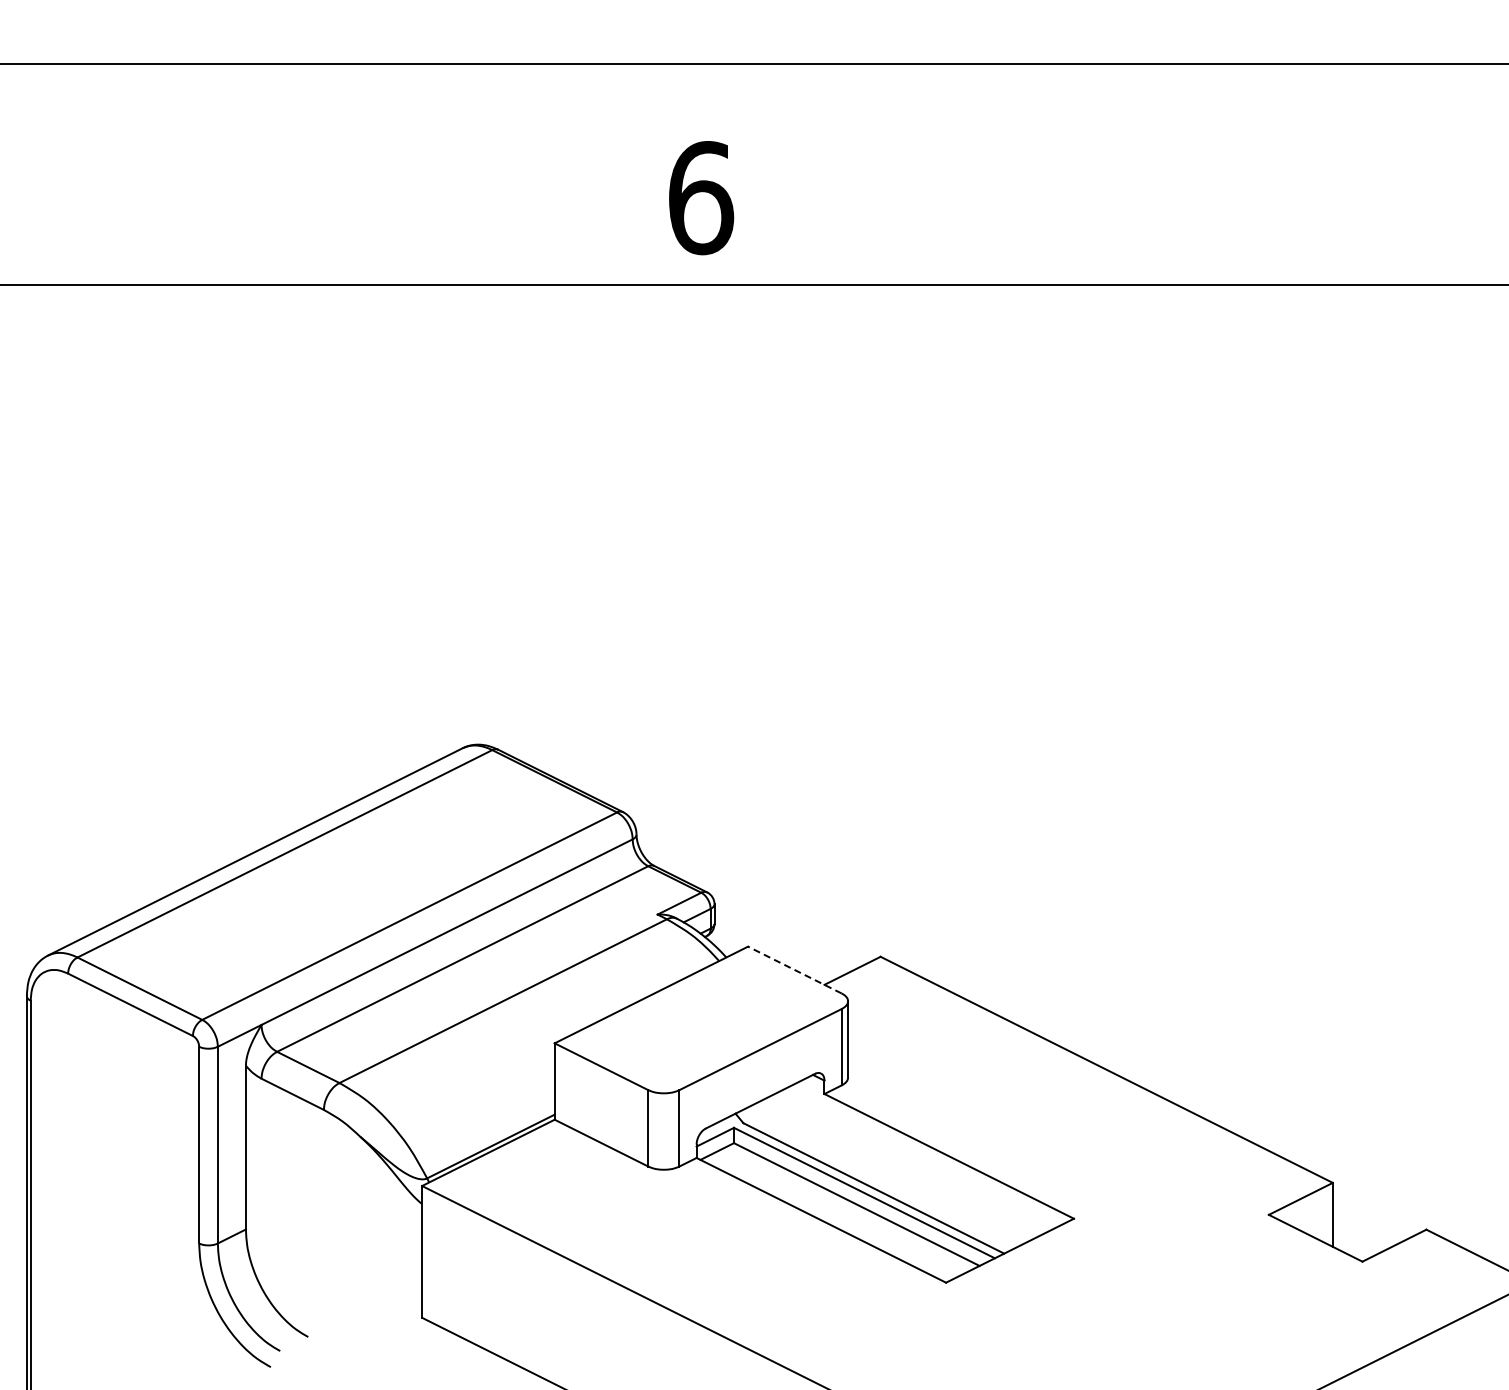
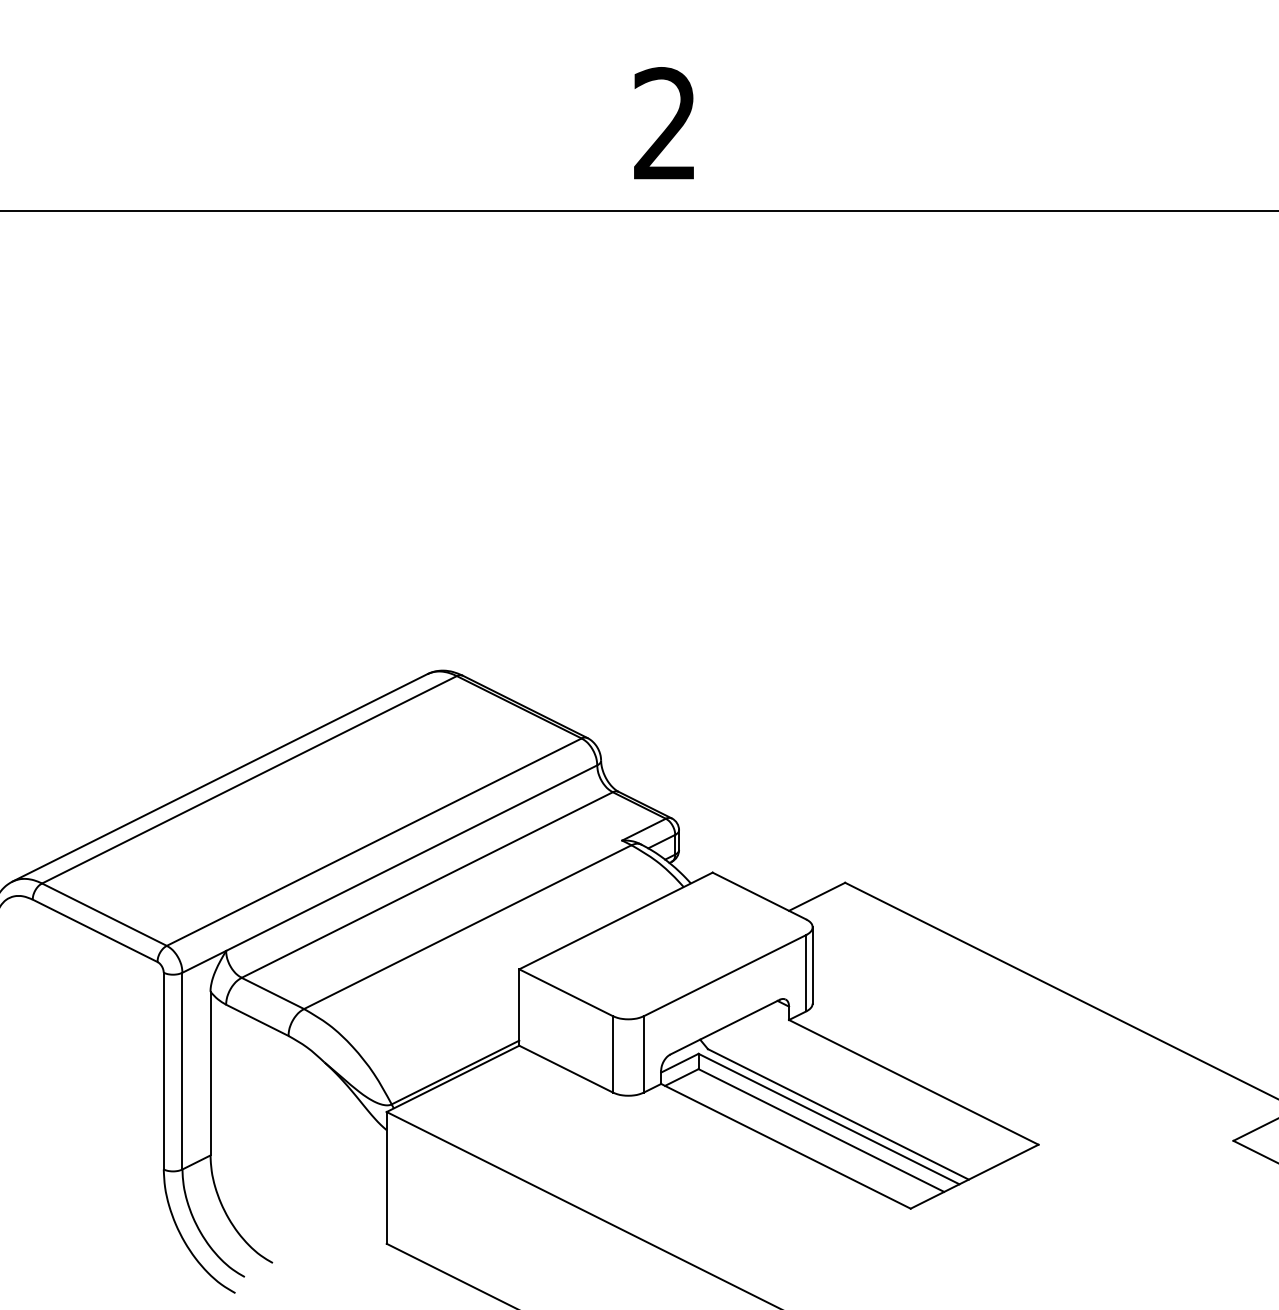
text: (701, 198) -> (666, 124), 6 -> 2
line: (794, 969) -> (759, 895), dashed -> solid

